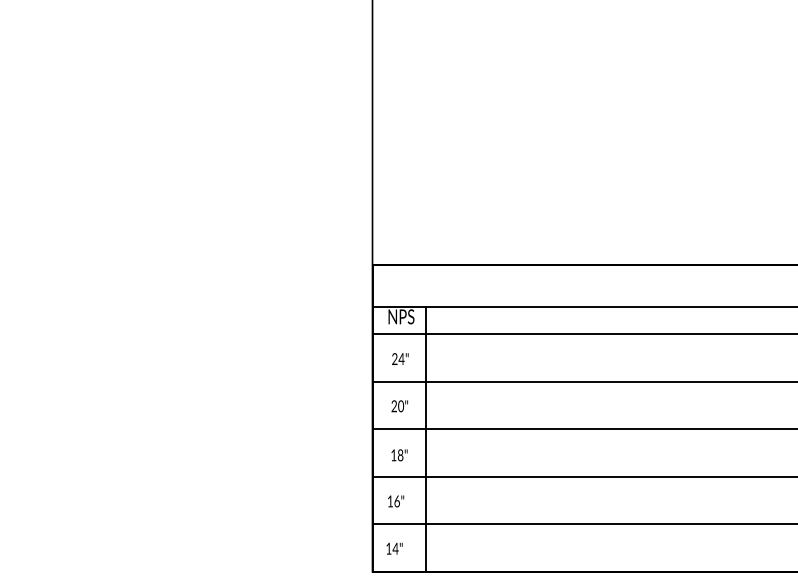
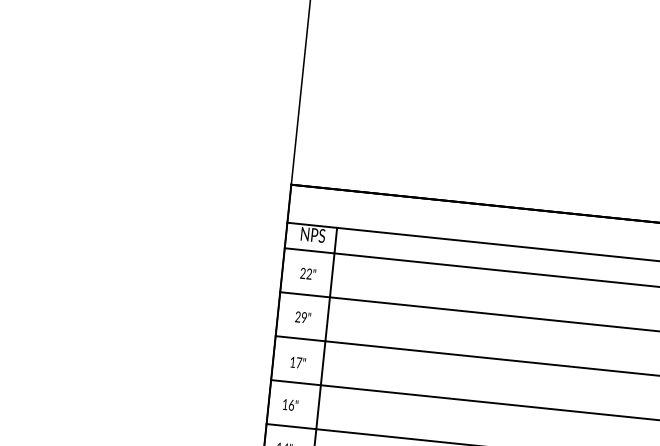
text: (401, 358) -> (309, 273), 24" -> 22"
text: (401, 407) -> (304, 318), 20" -> 29"
text: (400, 455) -> (299, 363), 18" -> 17"

